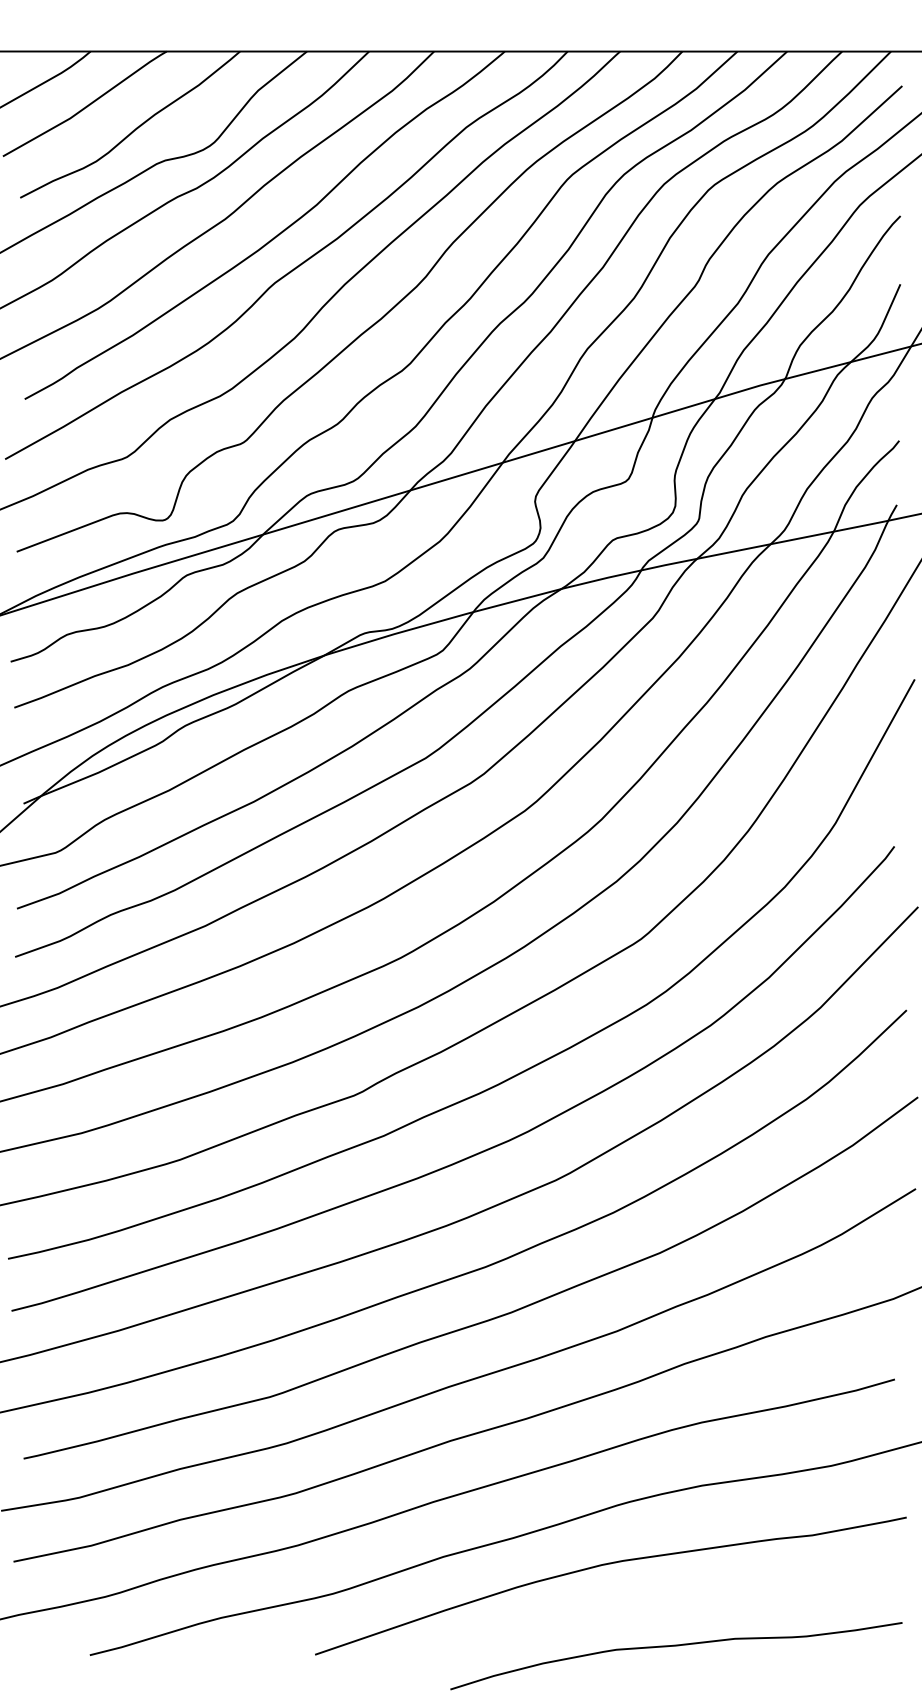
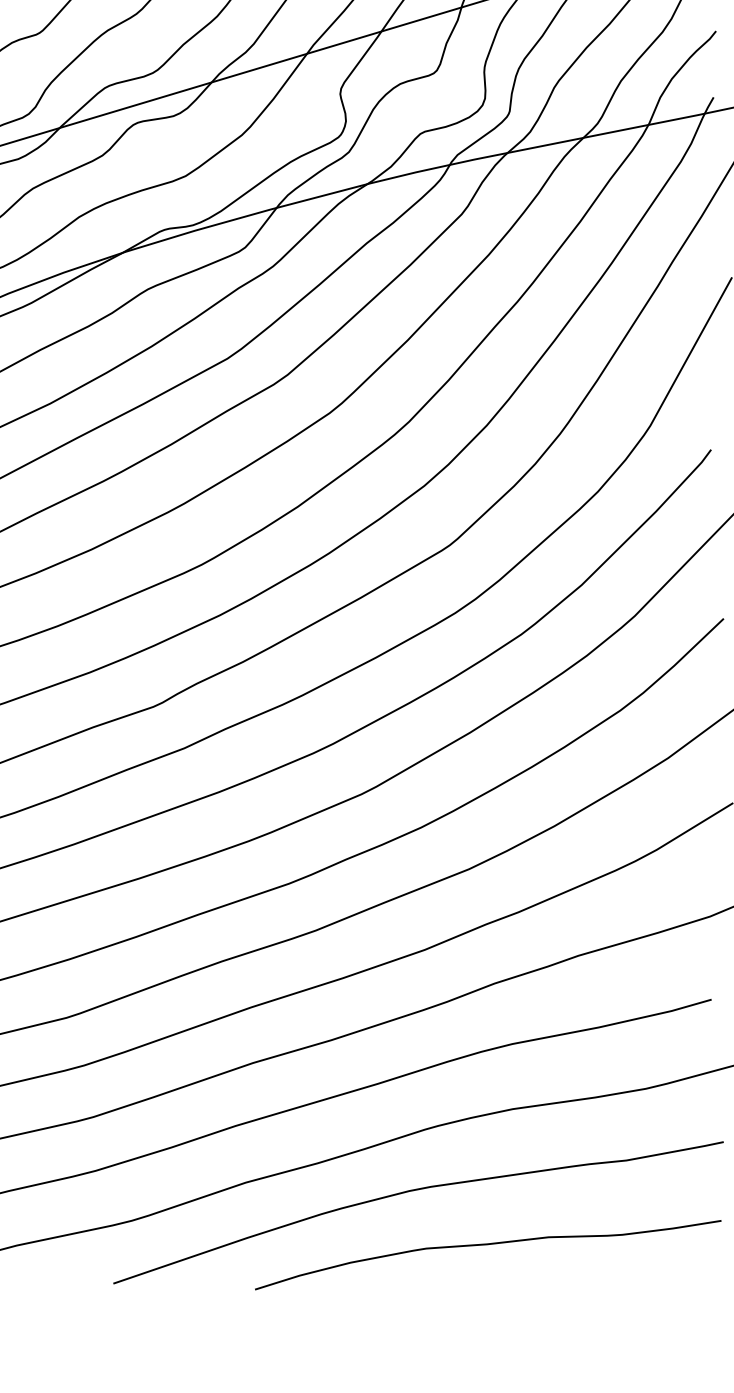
curve: (676, 1646) -> (488, 1245), moved

